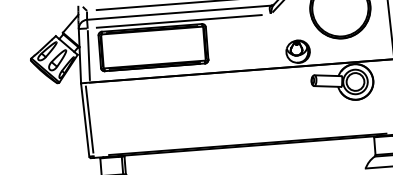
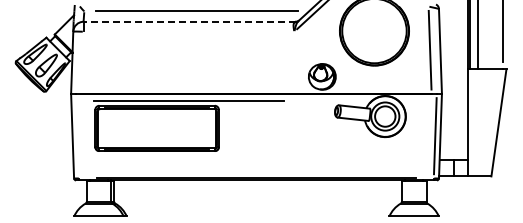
line: (179, 12) -> (189, 21), solid -> dashed
part: (180, 42) -> (188, 125), moved
line: (88, 55) -> (82, 62), removed
line: (89, 119) -> (77, 136), removed

